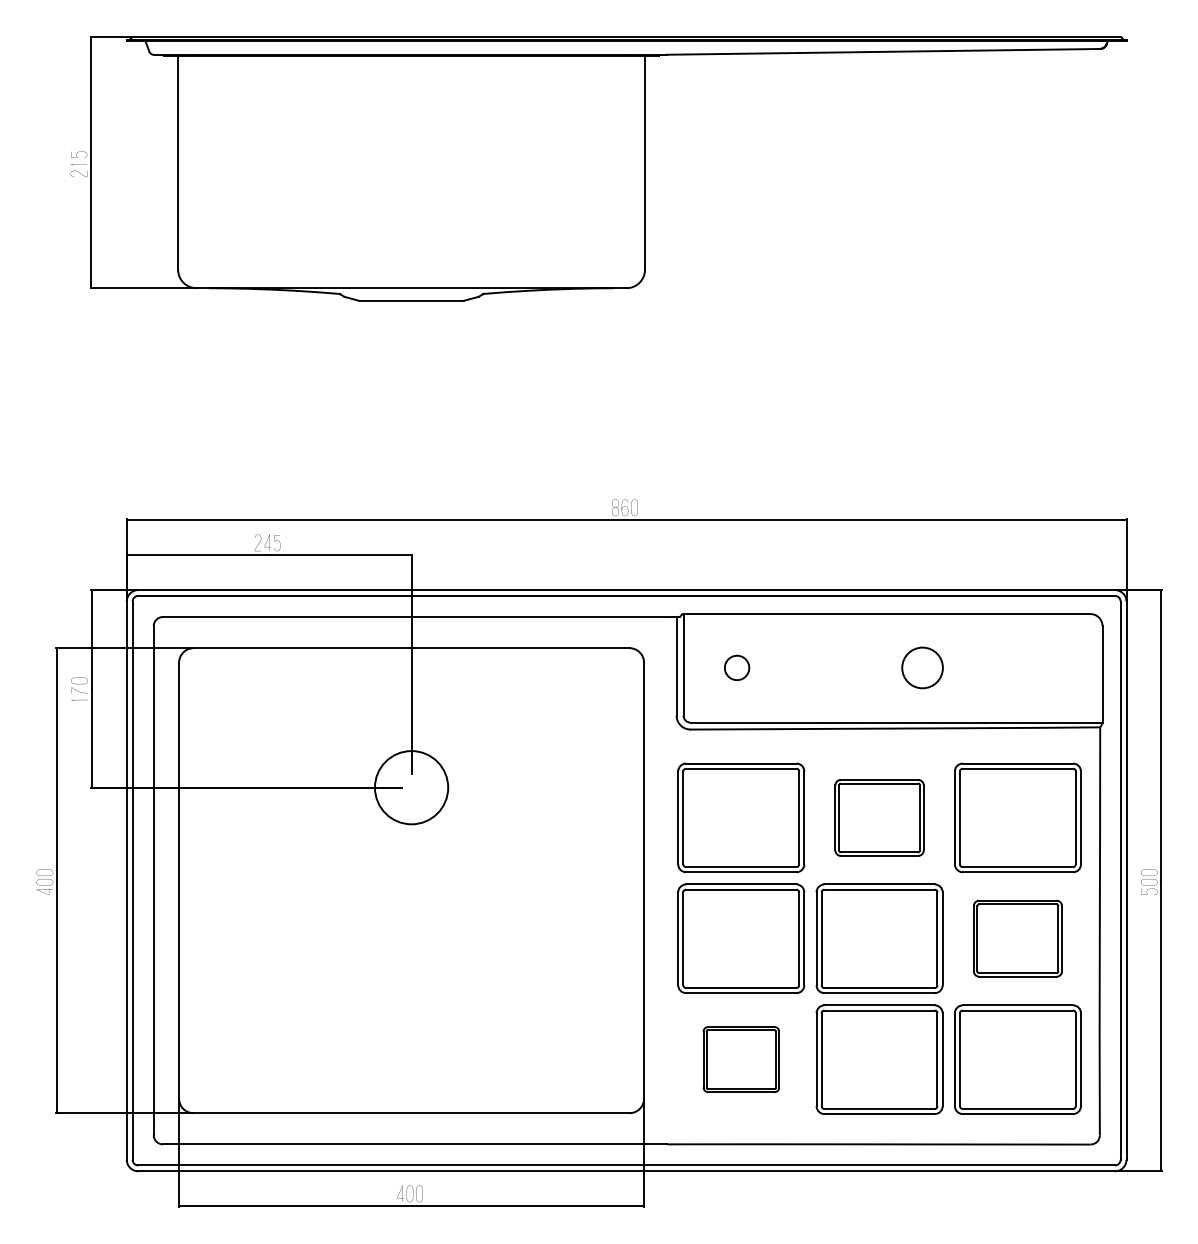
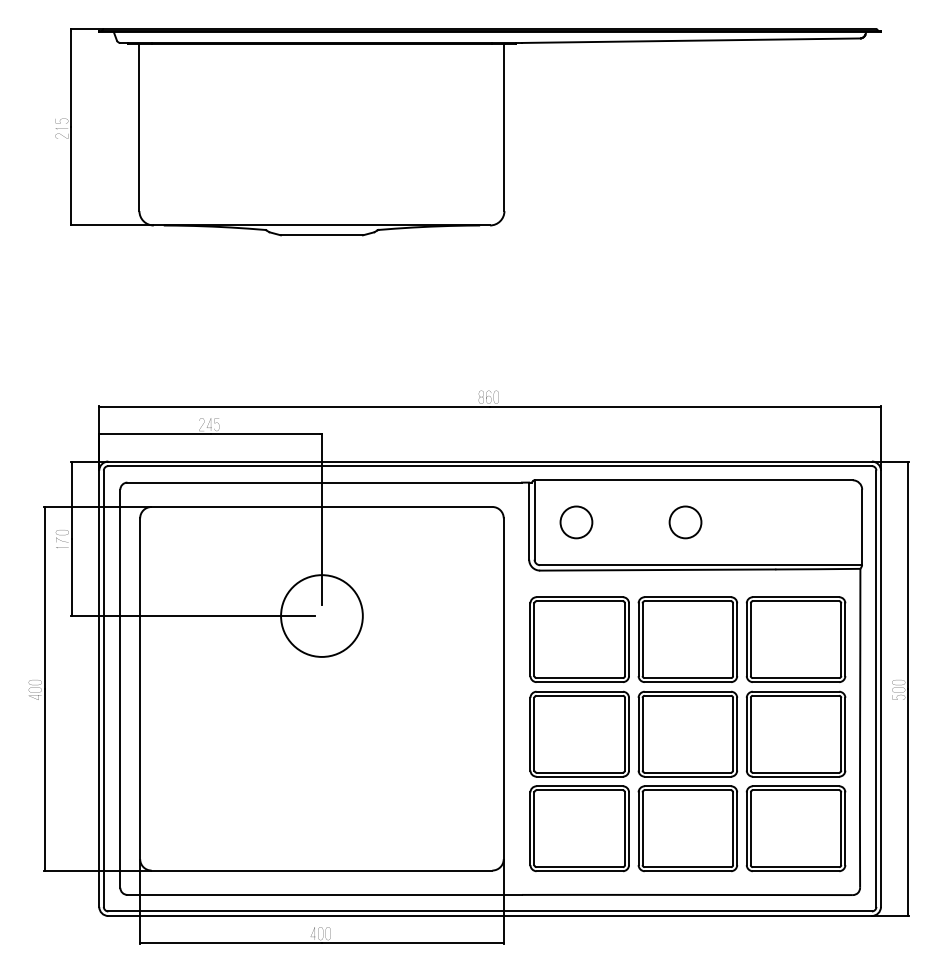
circle: (736, 667) -> (576, 522), size x1.67
circle: (922, 667) -> (685, 522), moved
circle: (411, 787) -> (321, 615), size x1.43
part: (879, 817) -> (687, 639), size x1.43
part: (1017, 938) -> (795, 733), size x1.43
part: (741, 1059) -> (579, 828), size x1.67

